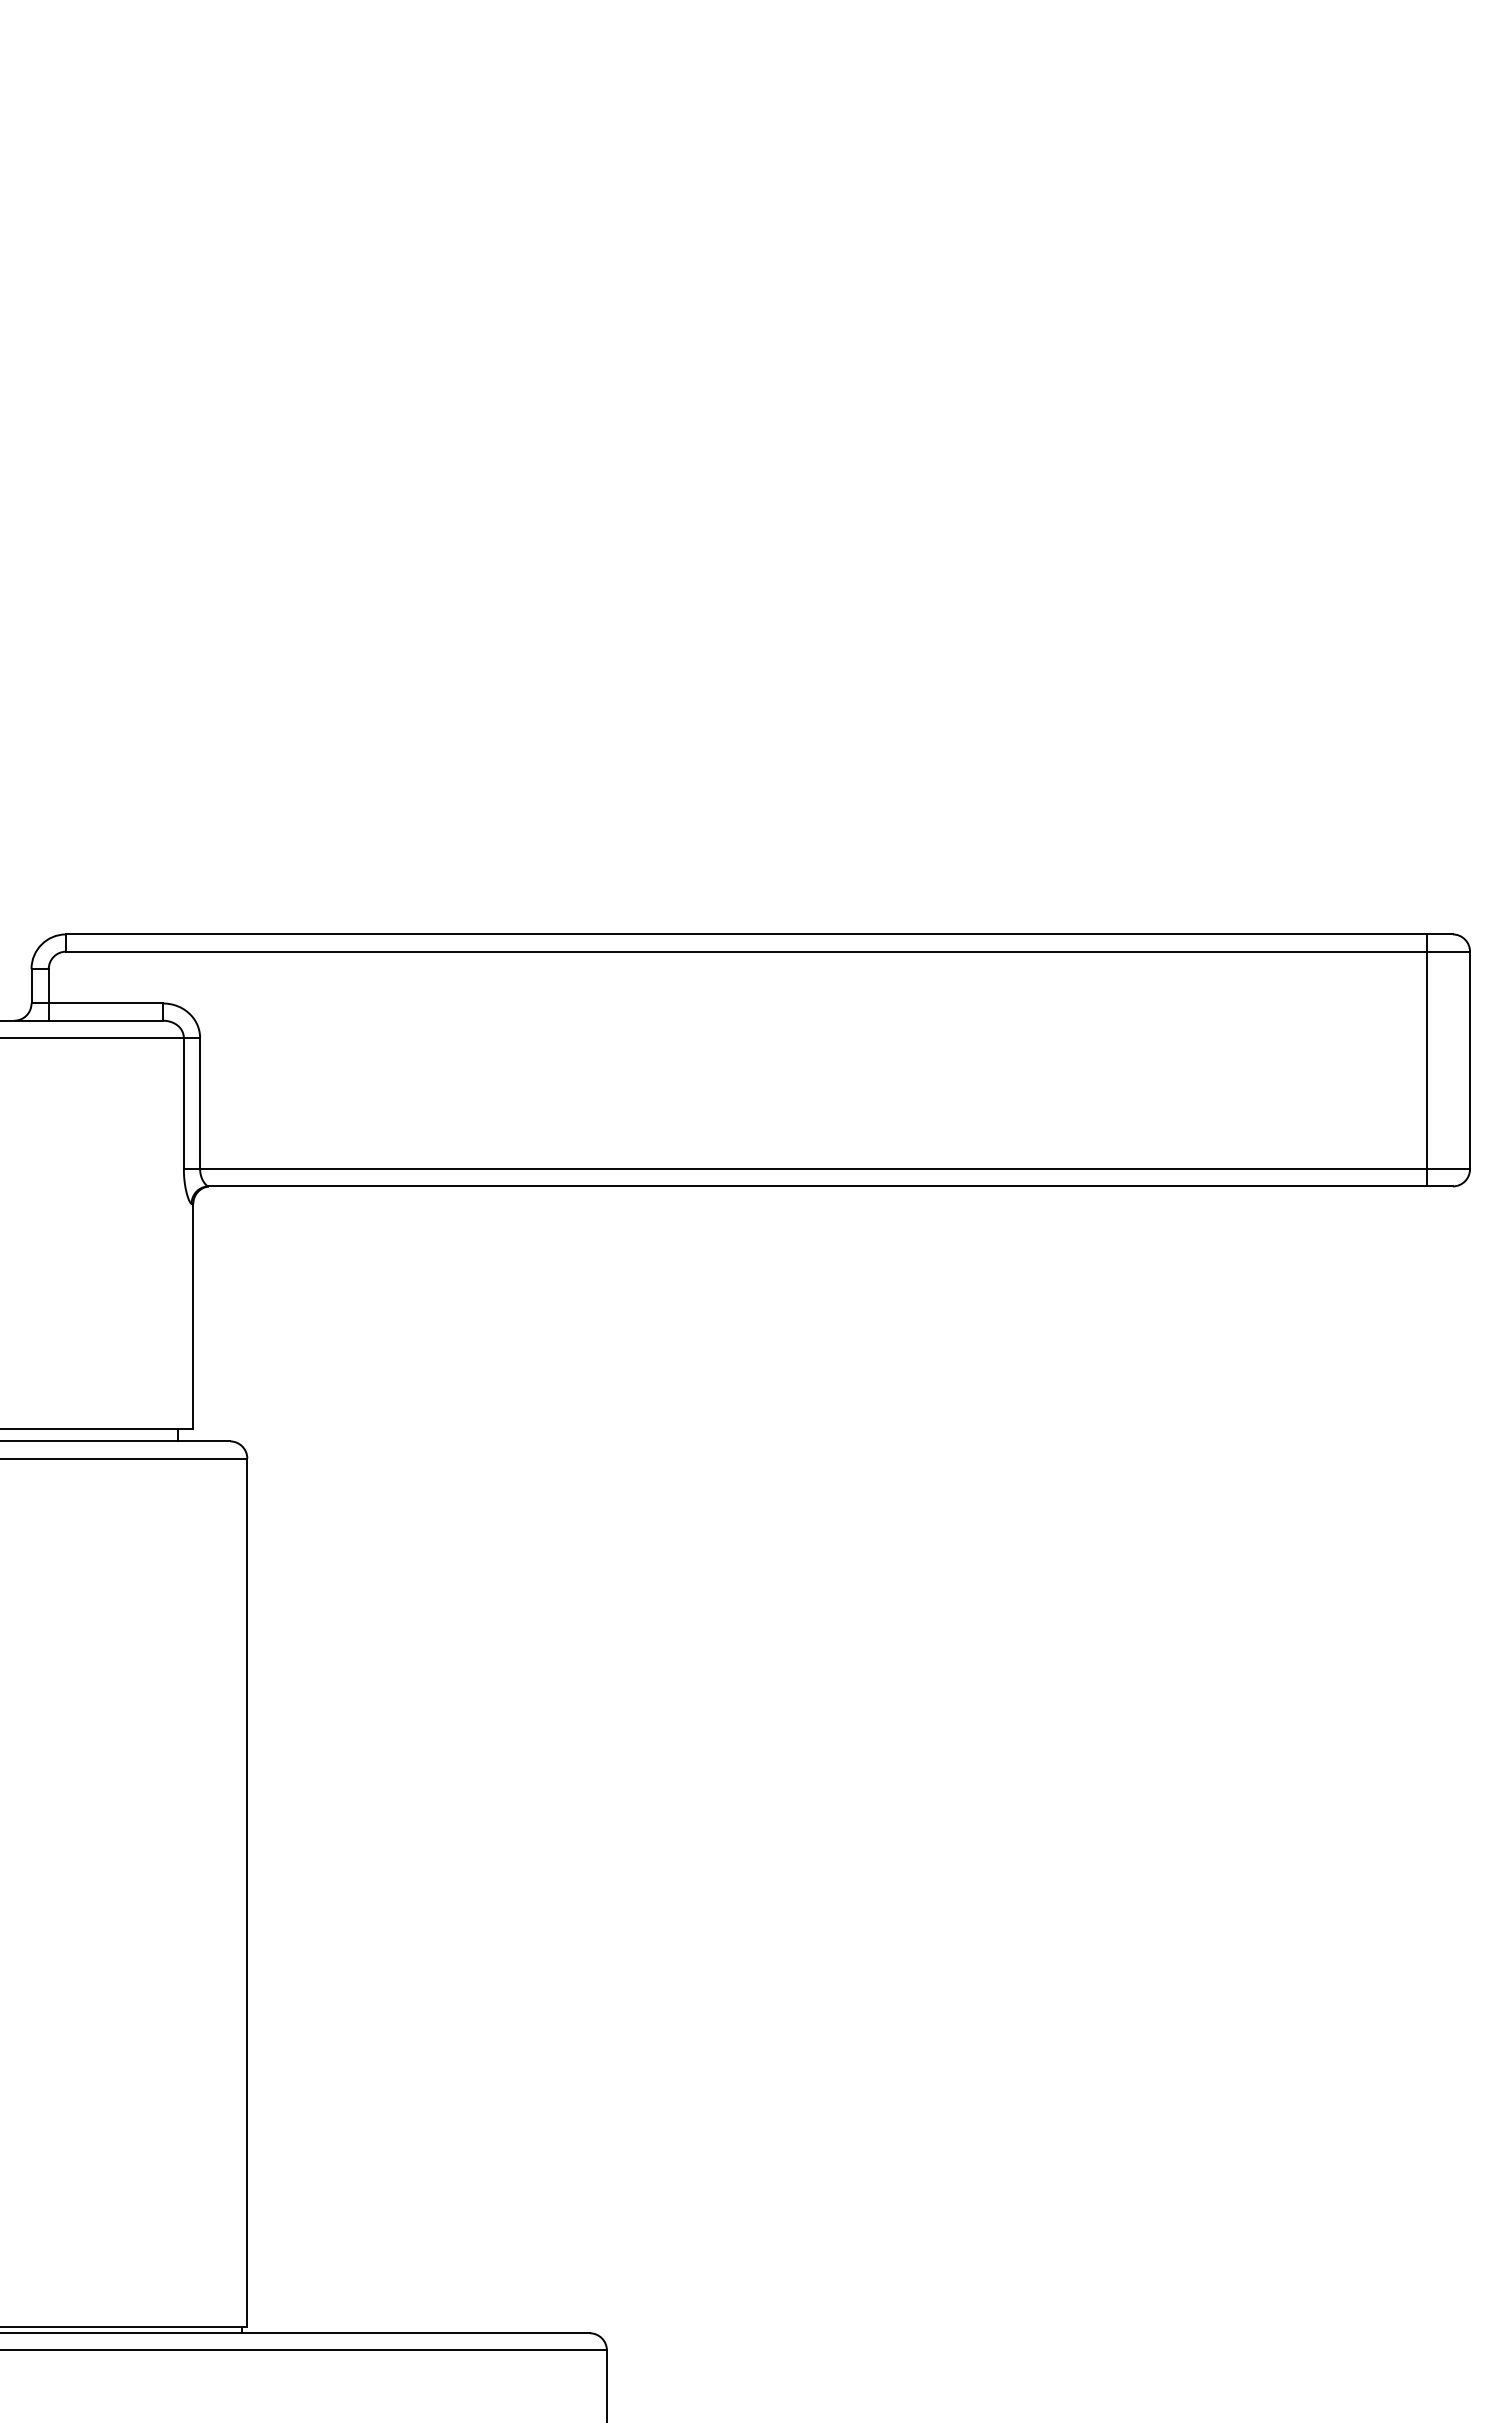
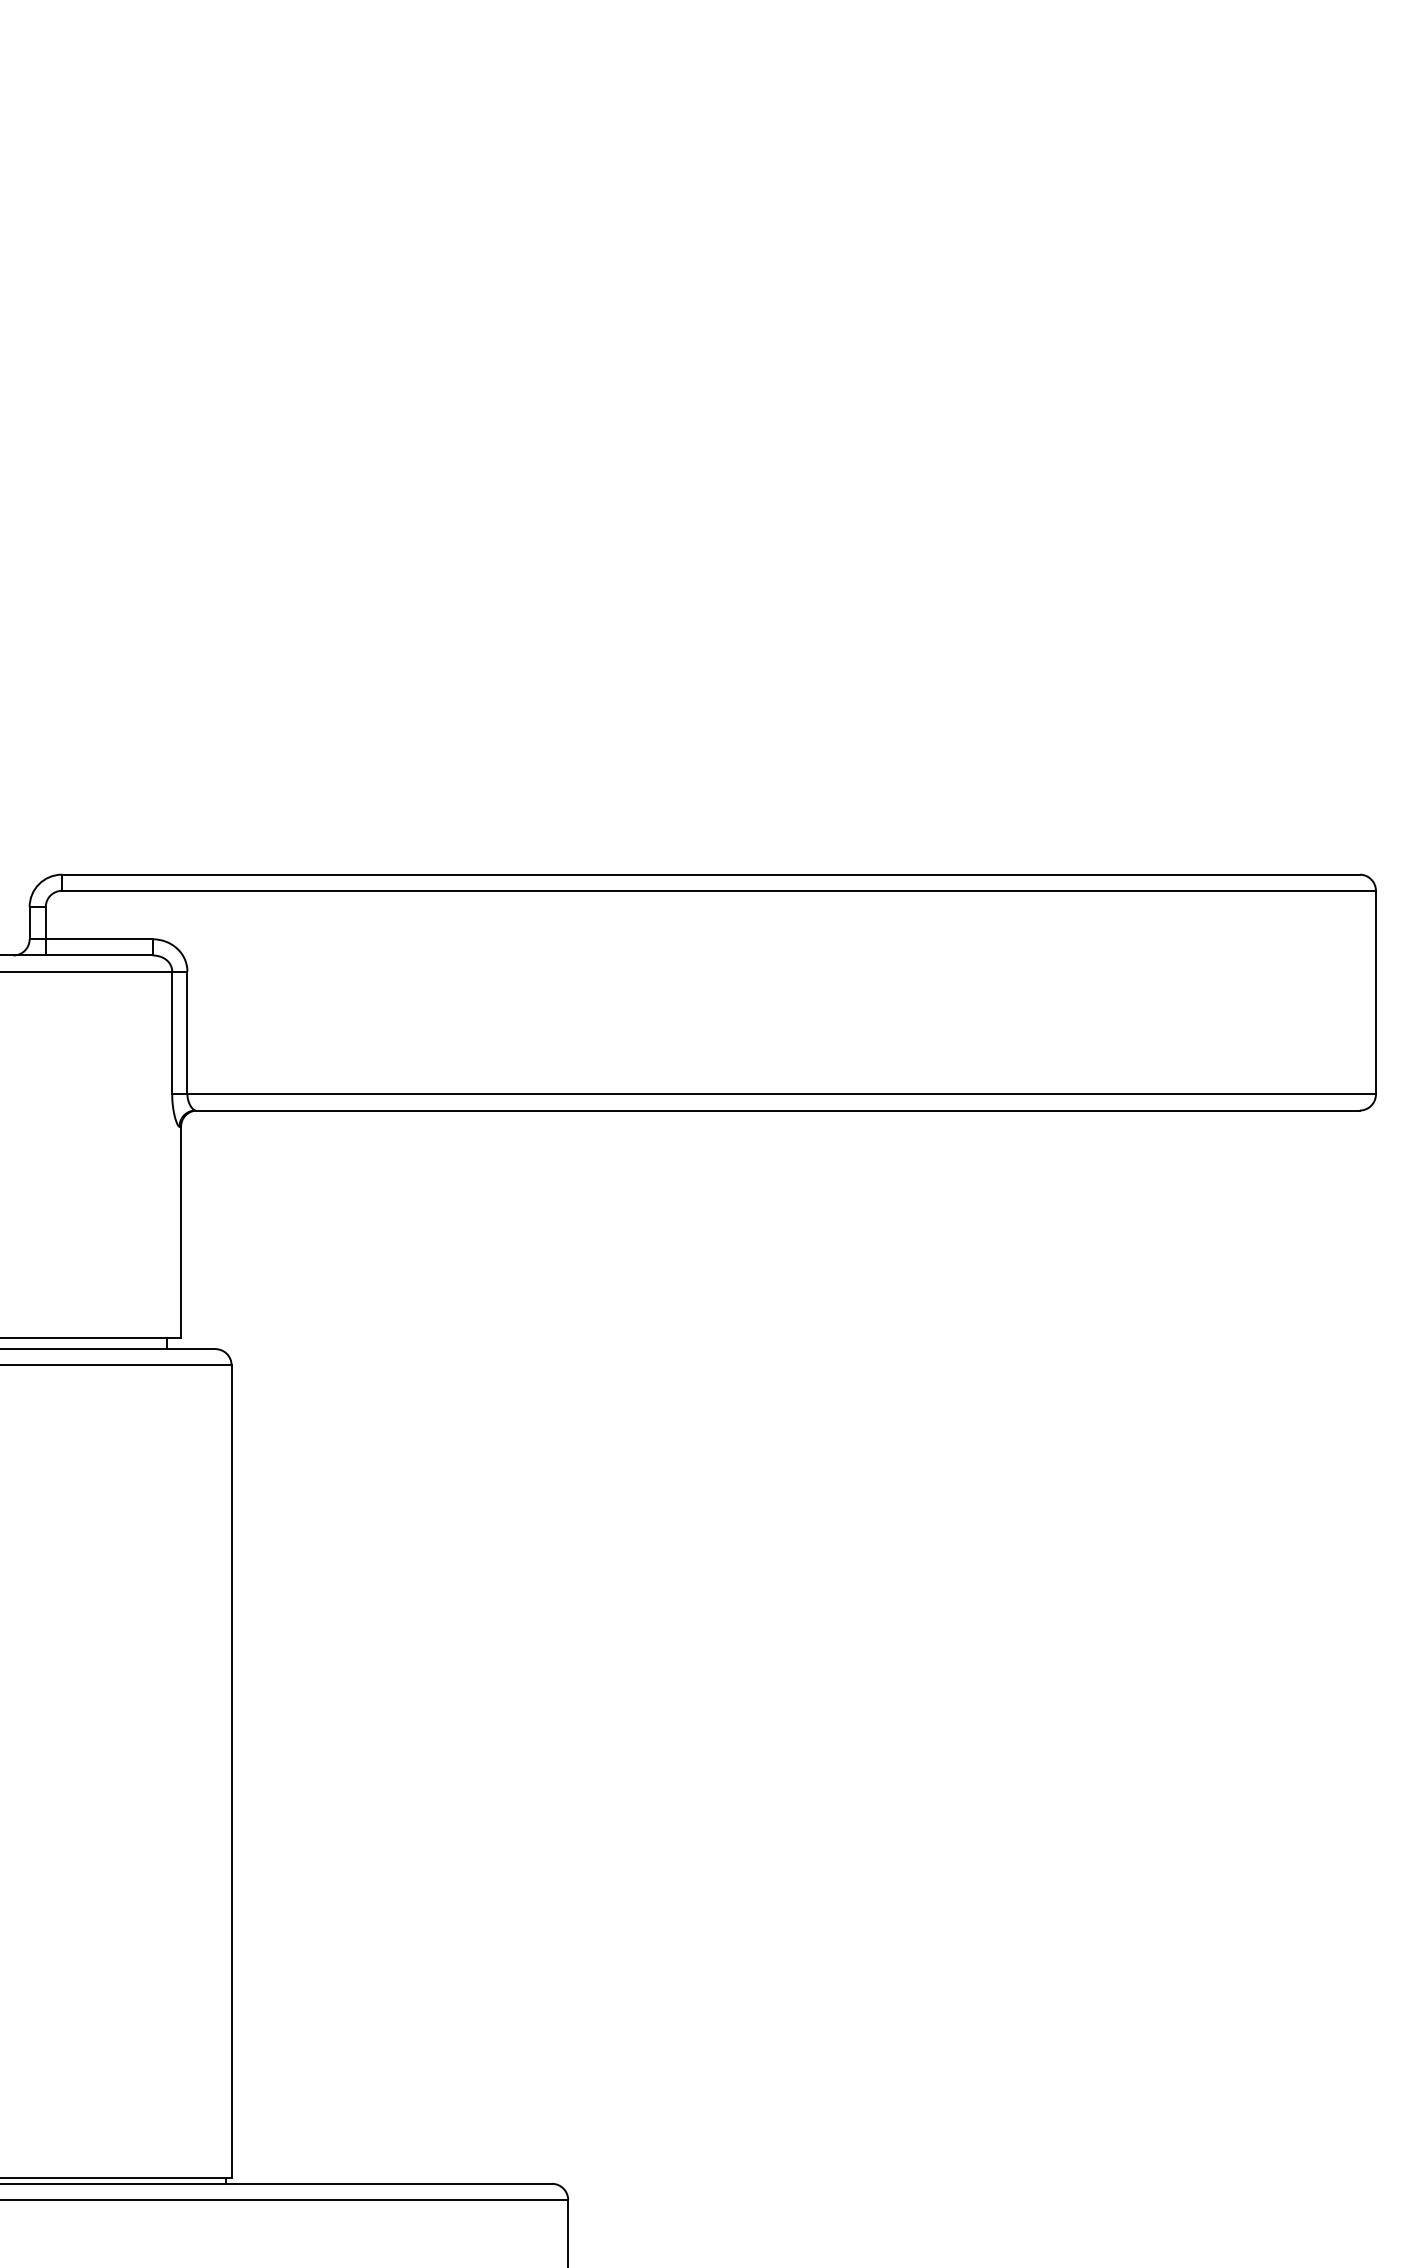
line: (1426, 1060) -> (1335, 992), removed

